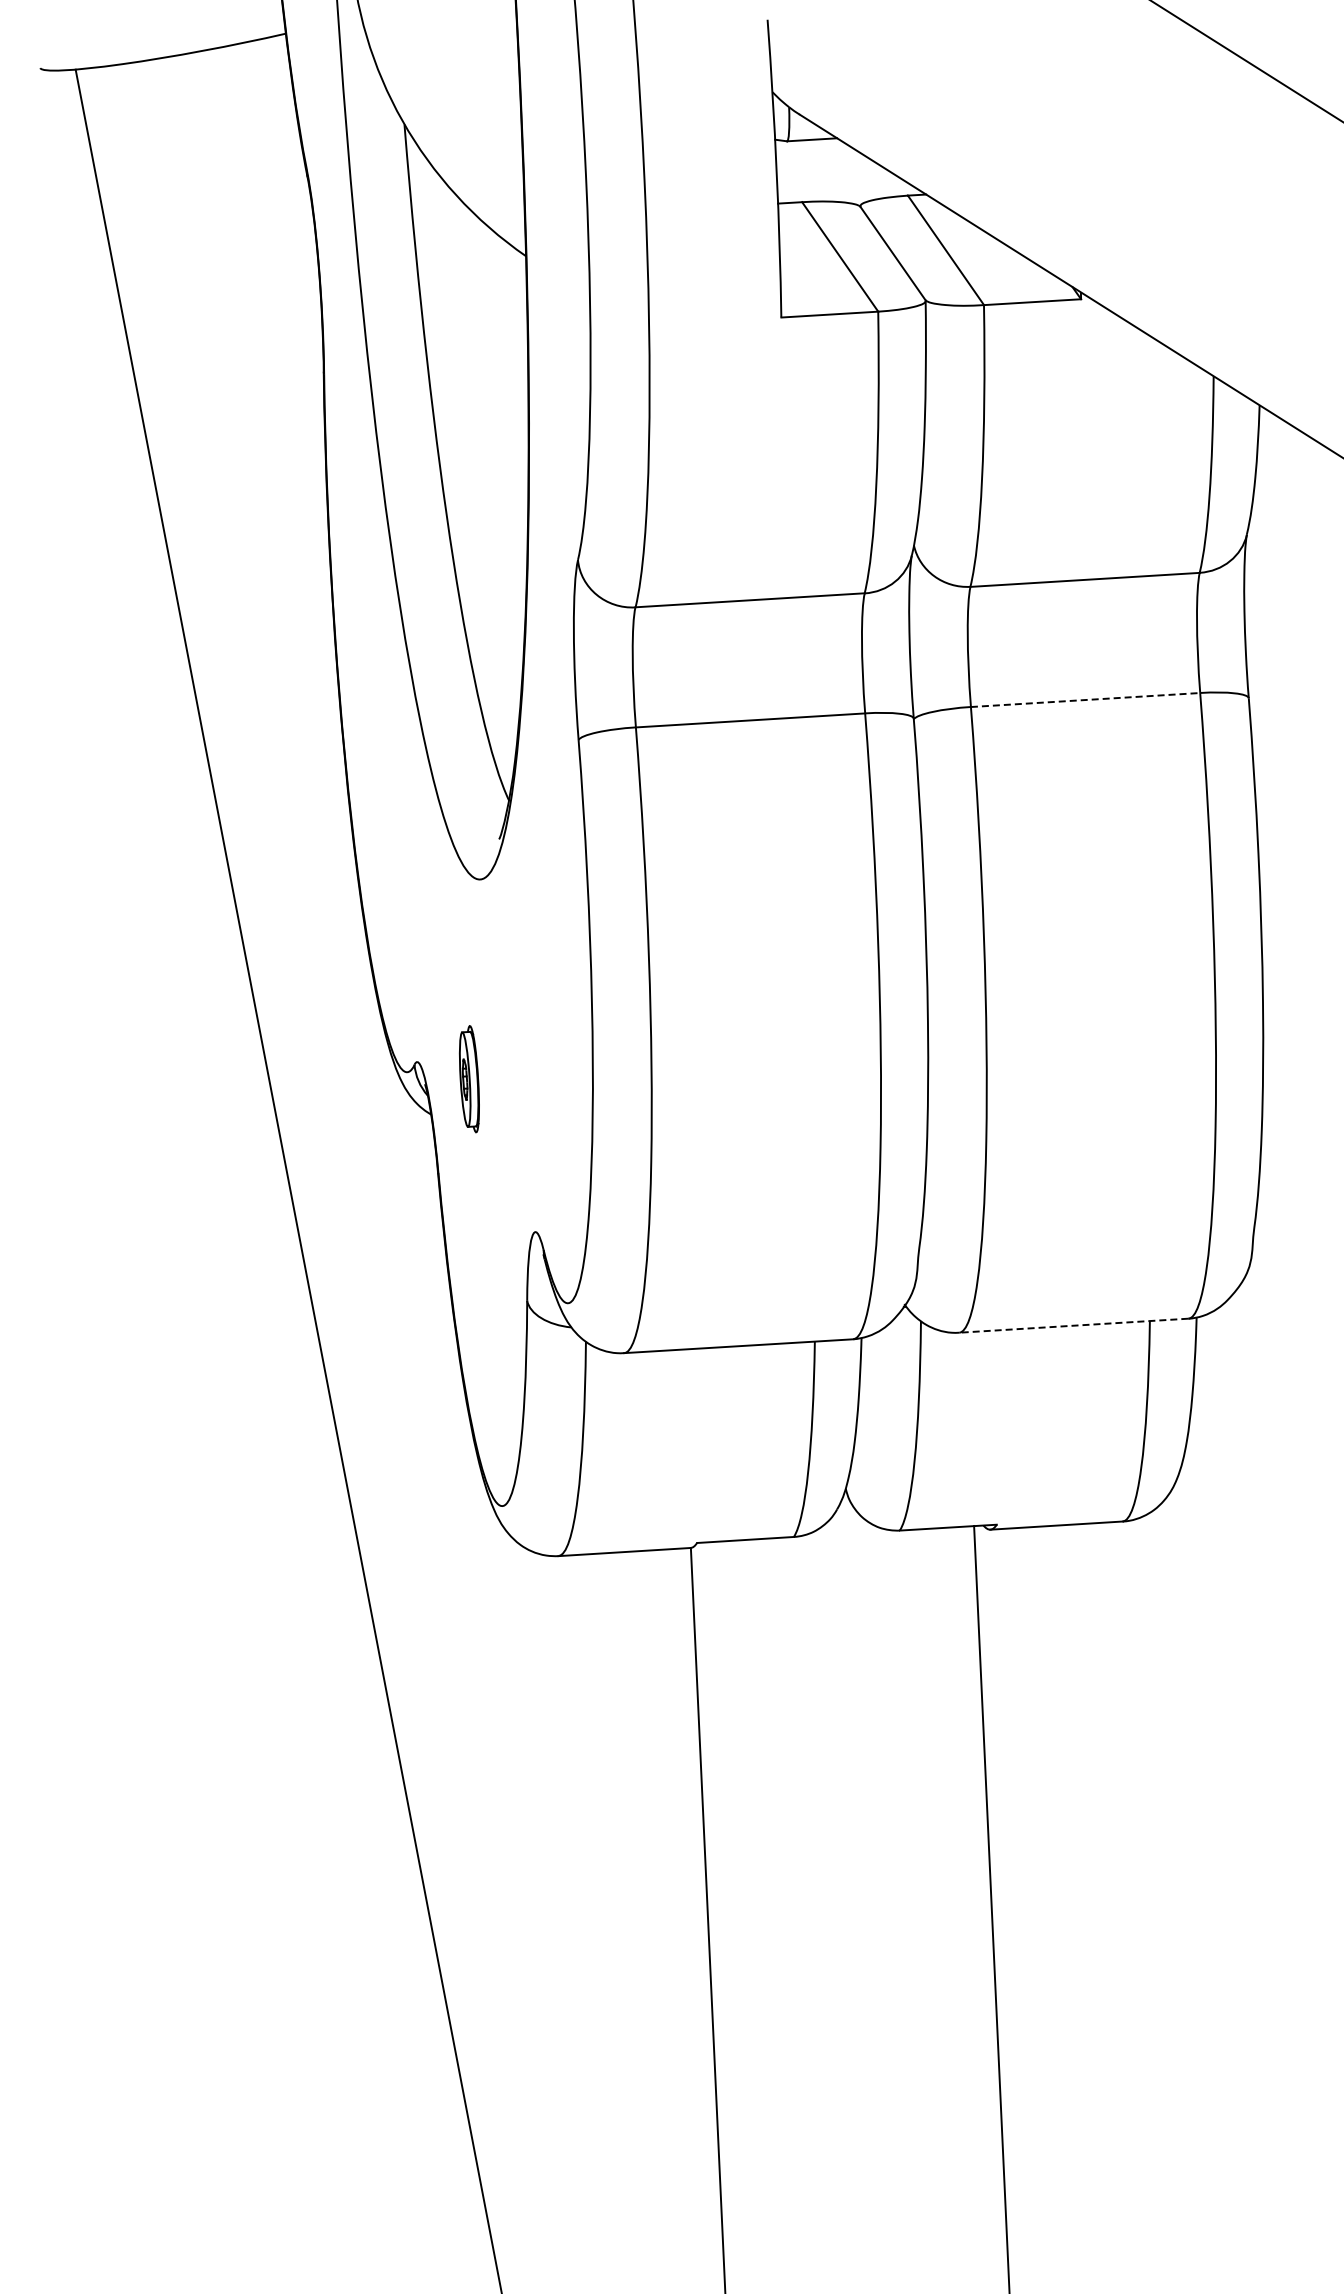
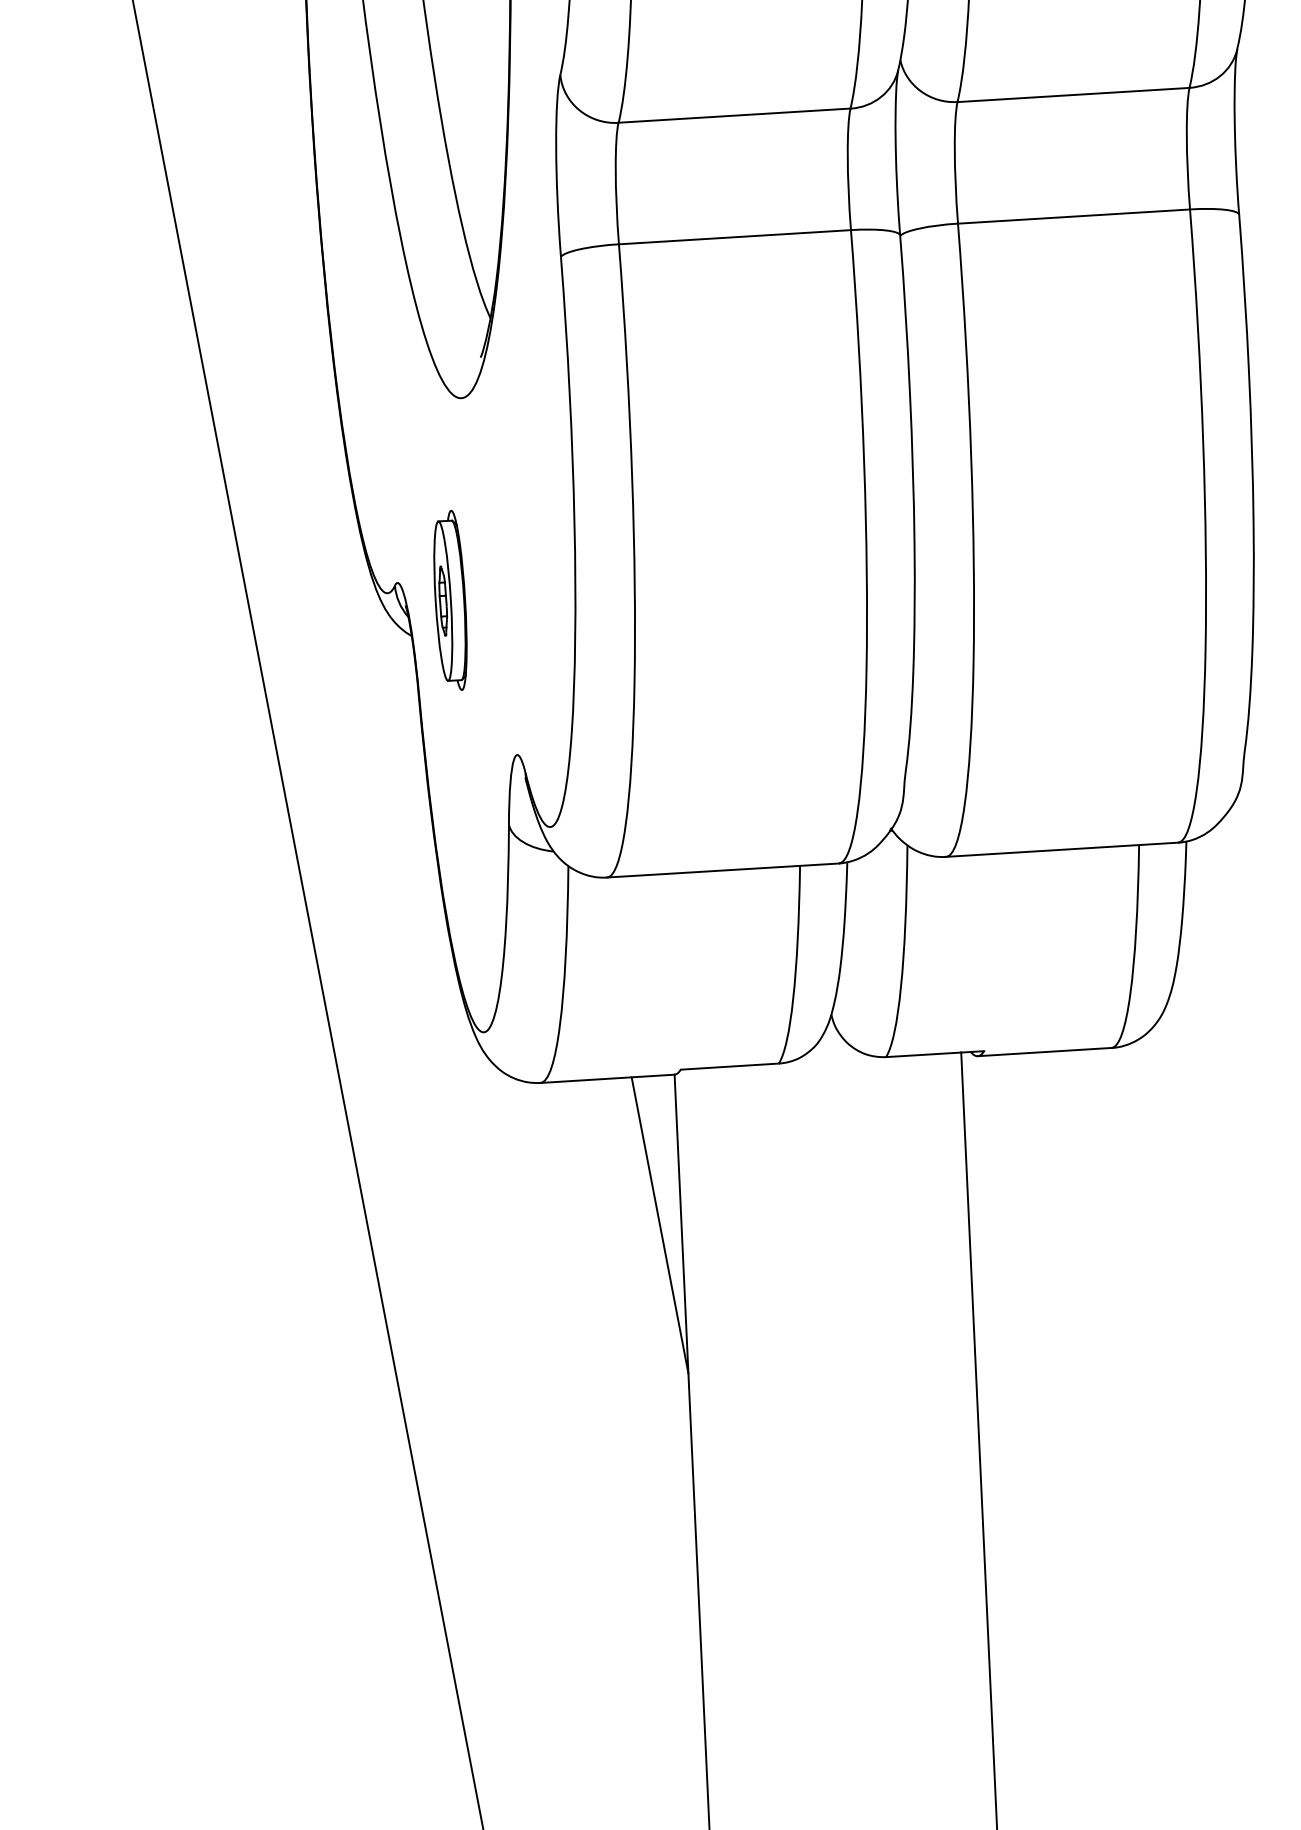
line: (1085, 700) -> (1073, 217), dashed -> solid
part: (469, 1078) -> (450, 599), size x1.67
line: (1073, 1325) -> (1061, 849), dashed -> solid
line: (676, 1696) -> (660, 1225), added

